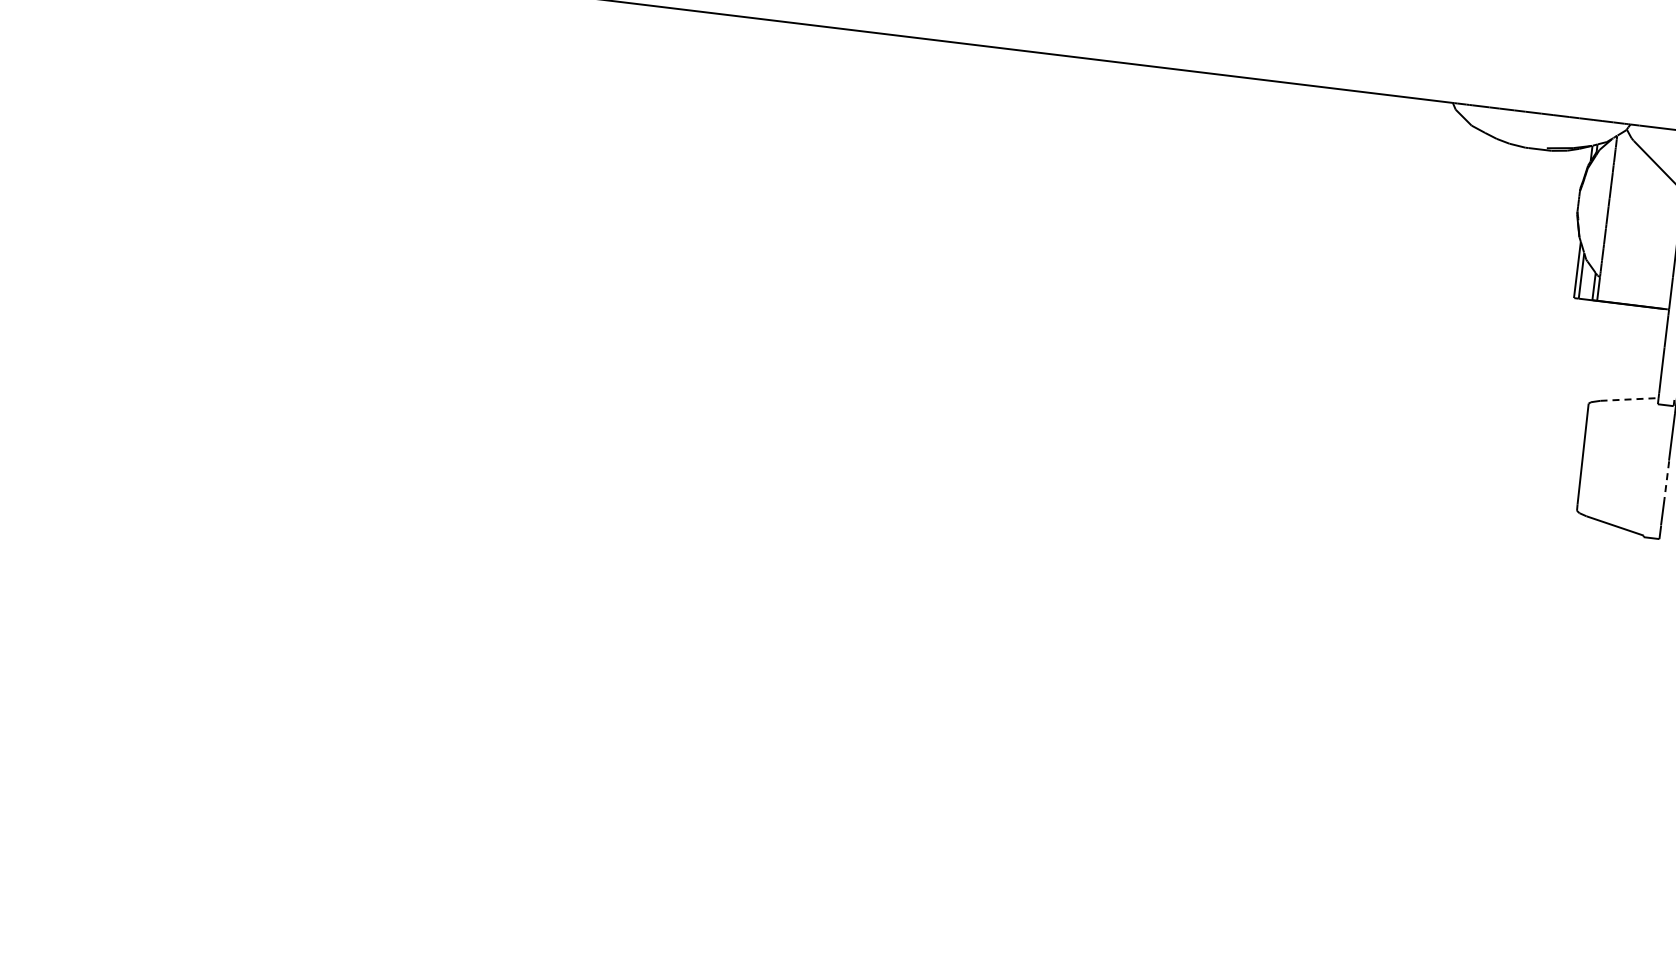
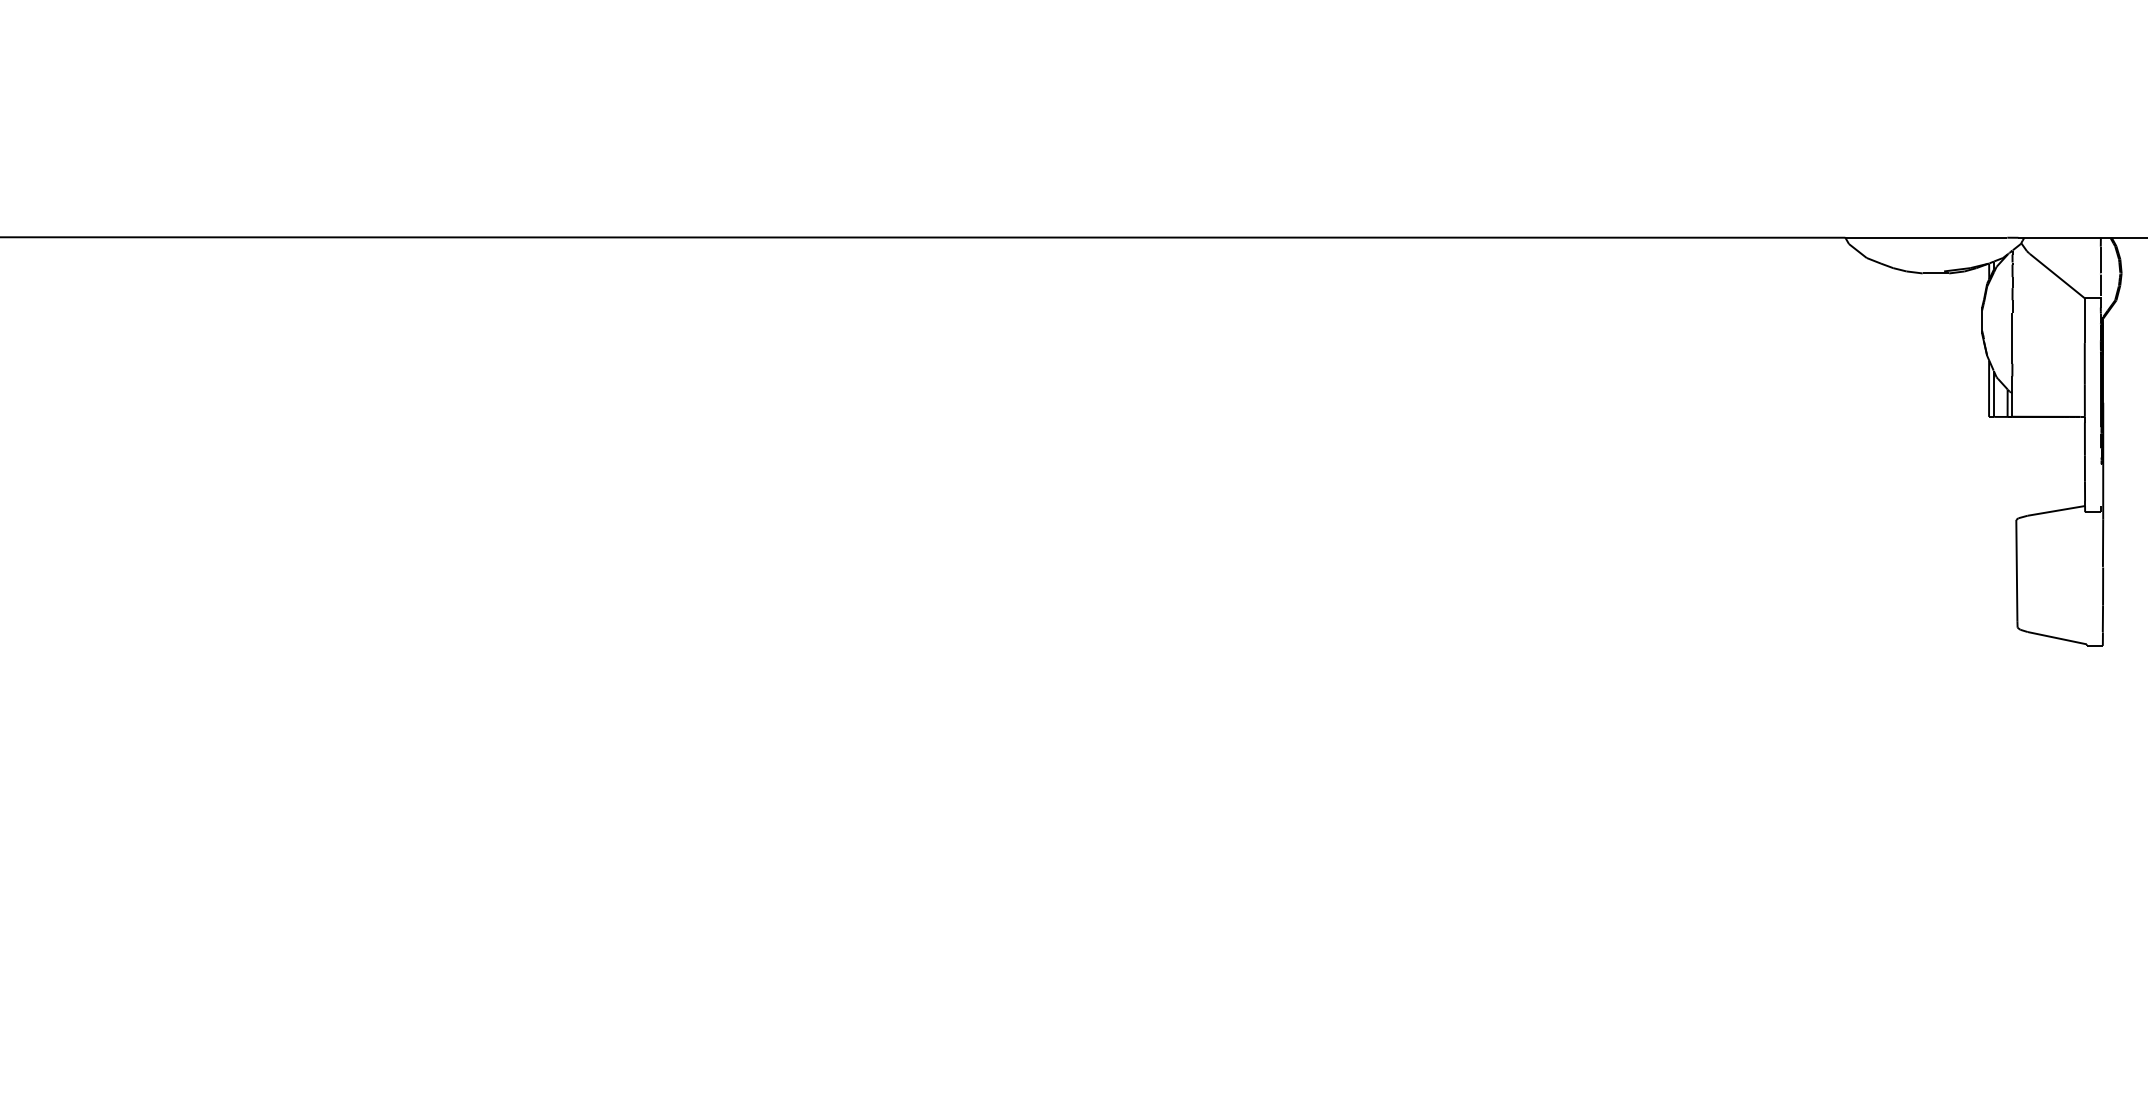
line: (1629, 399) -> (2056, 510), dashed -> solid
line: (1667, 481) -> (2103, 587), dashed -> solid

